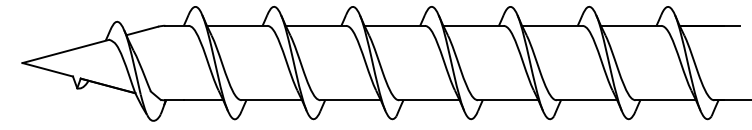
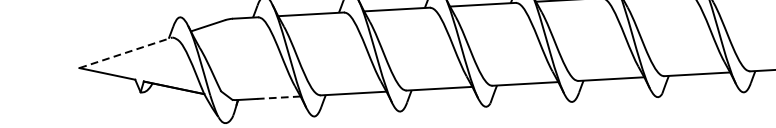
line: (65, 51) -> (125, 52), solid -> dashed
line: (203, 100) -> (279, 97), solid -> dashed

